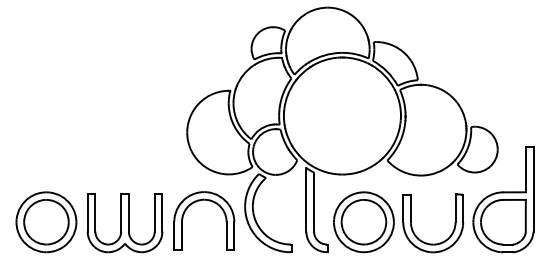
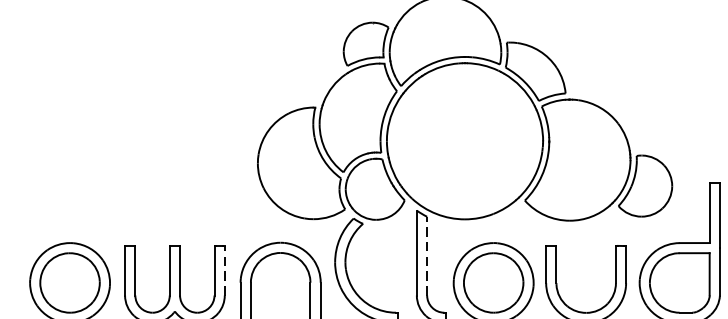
line: (314, 202) -> (427, 256), solid -> dashed
line: (162, 213) -> (224, 271), solid -> dashed

